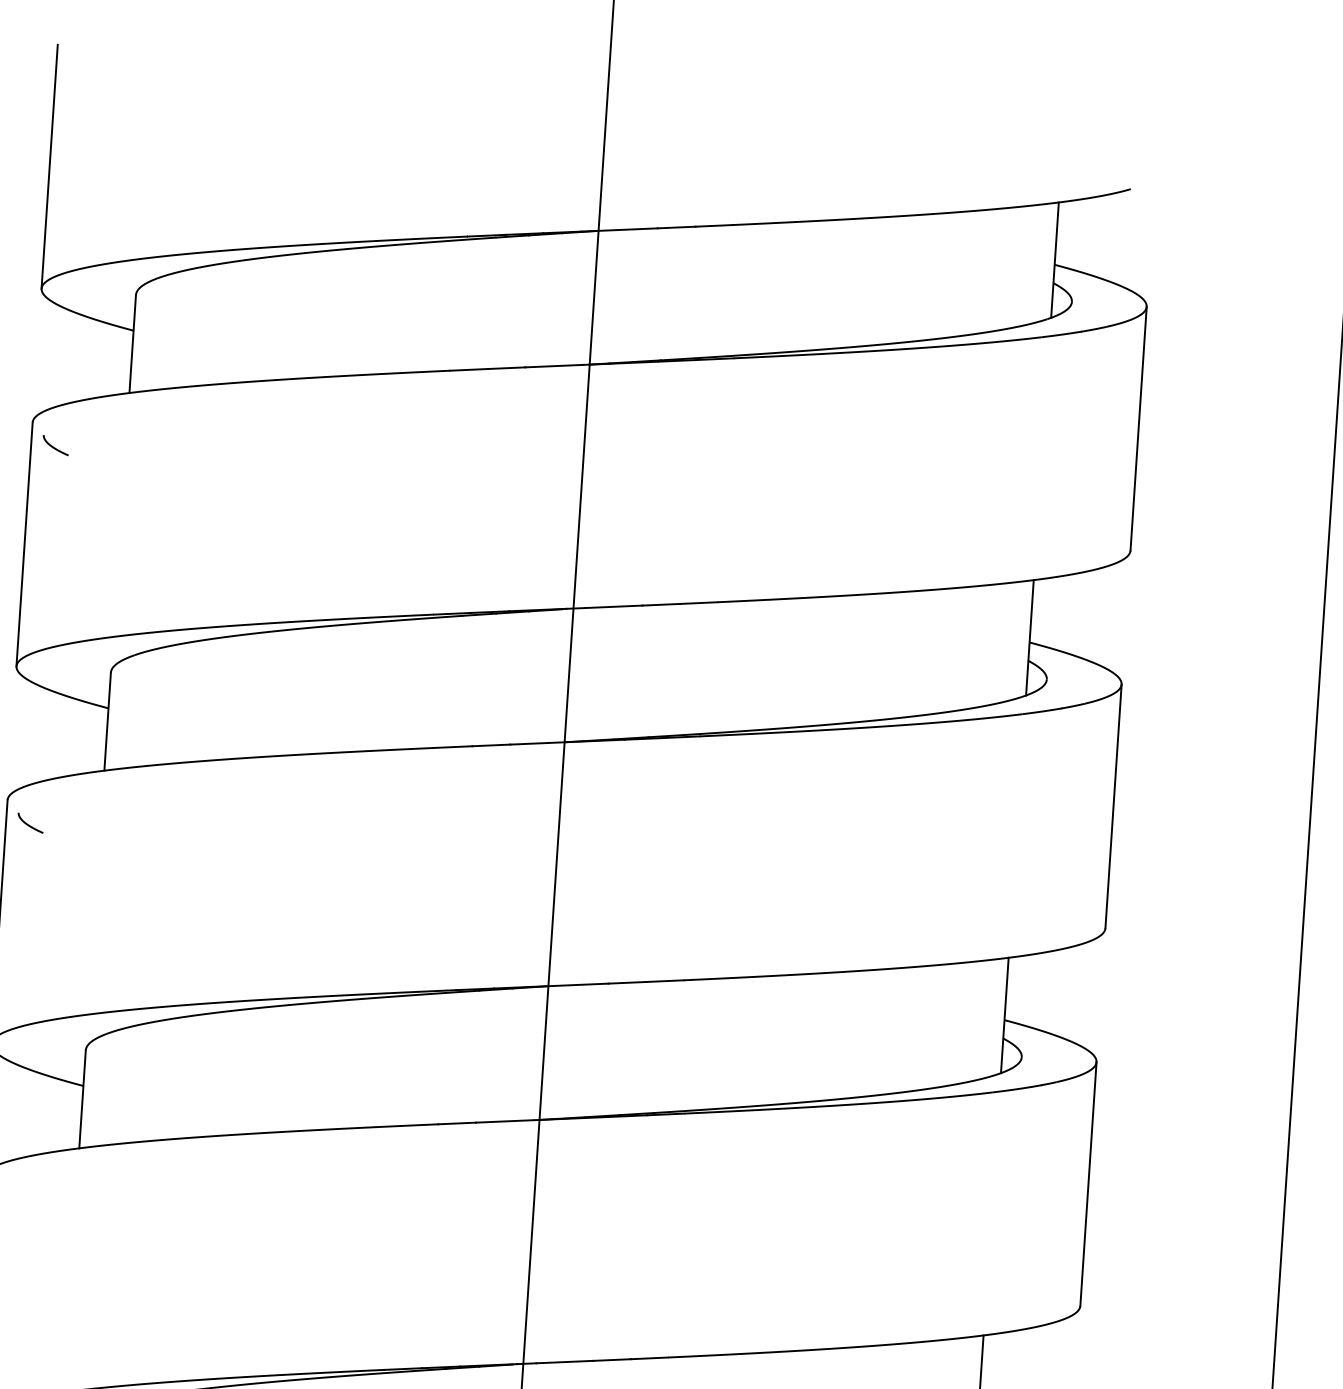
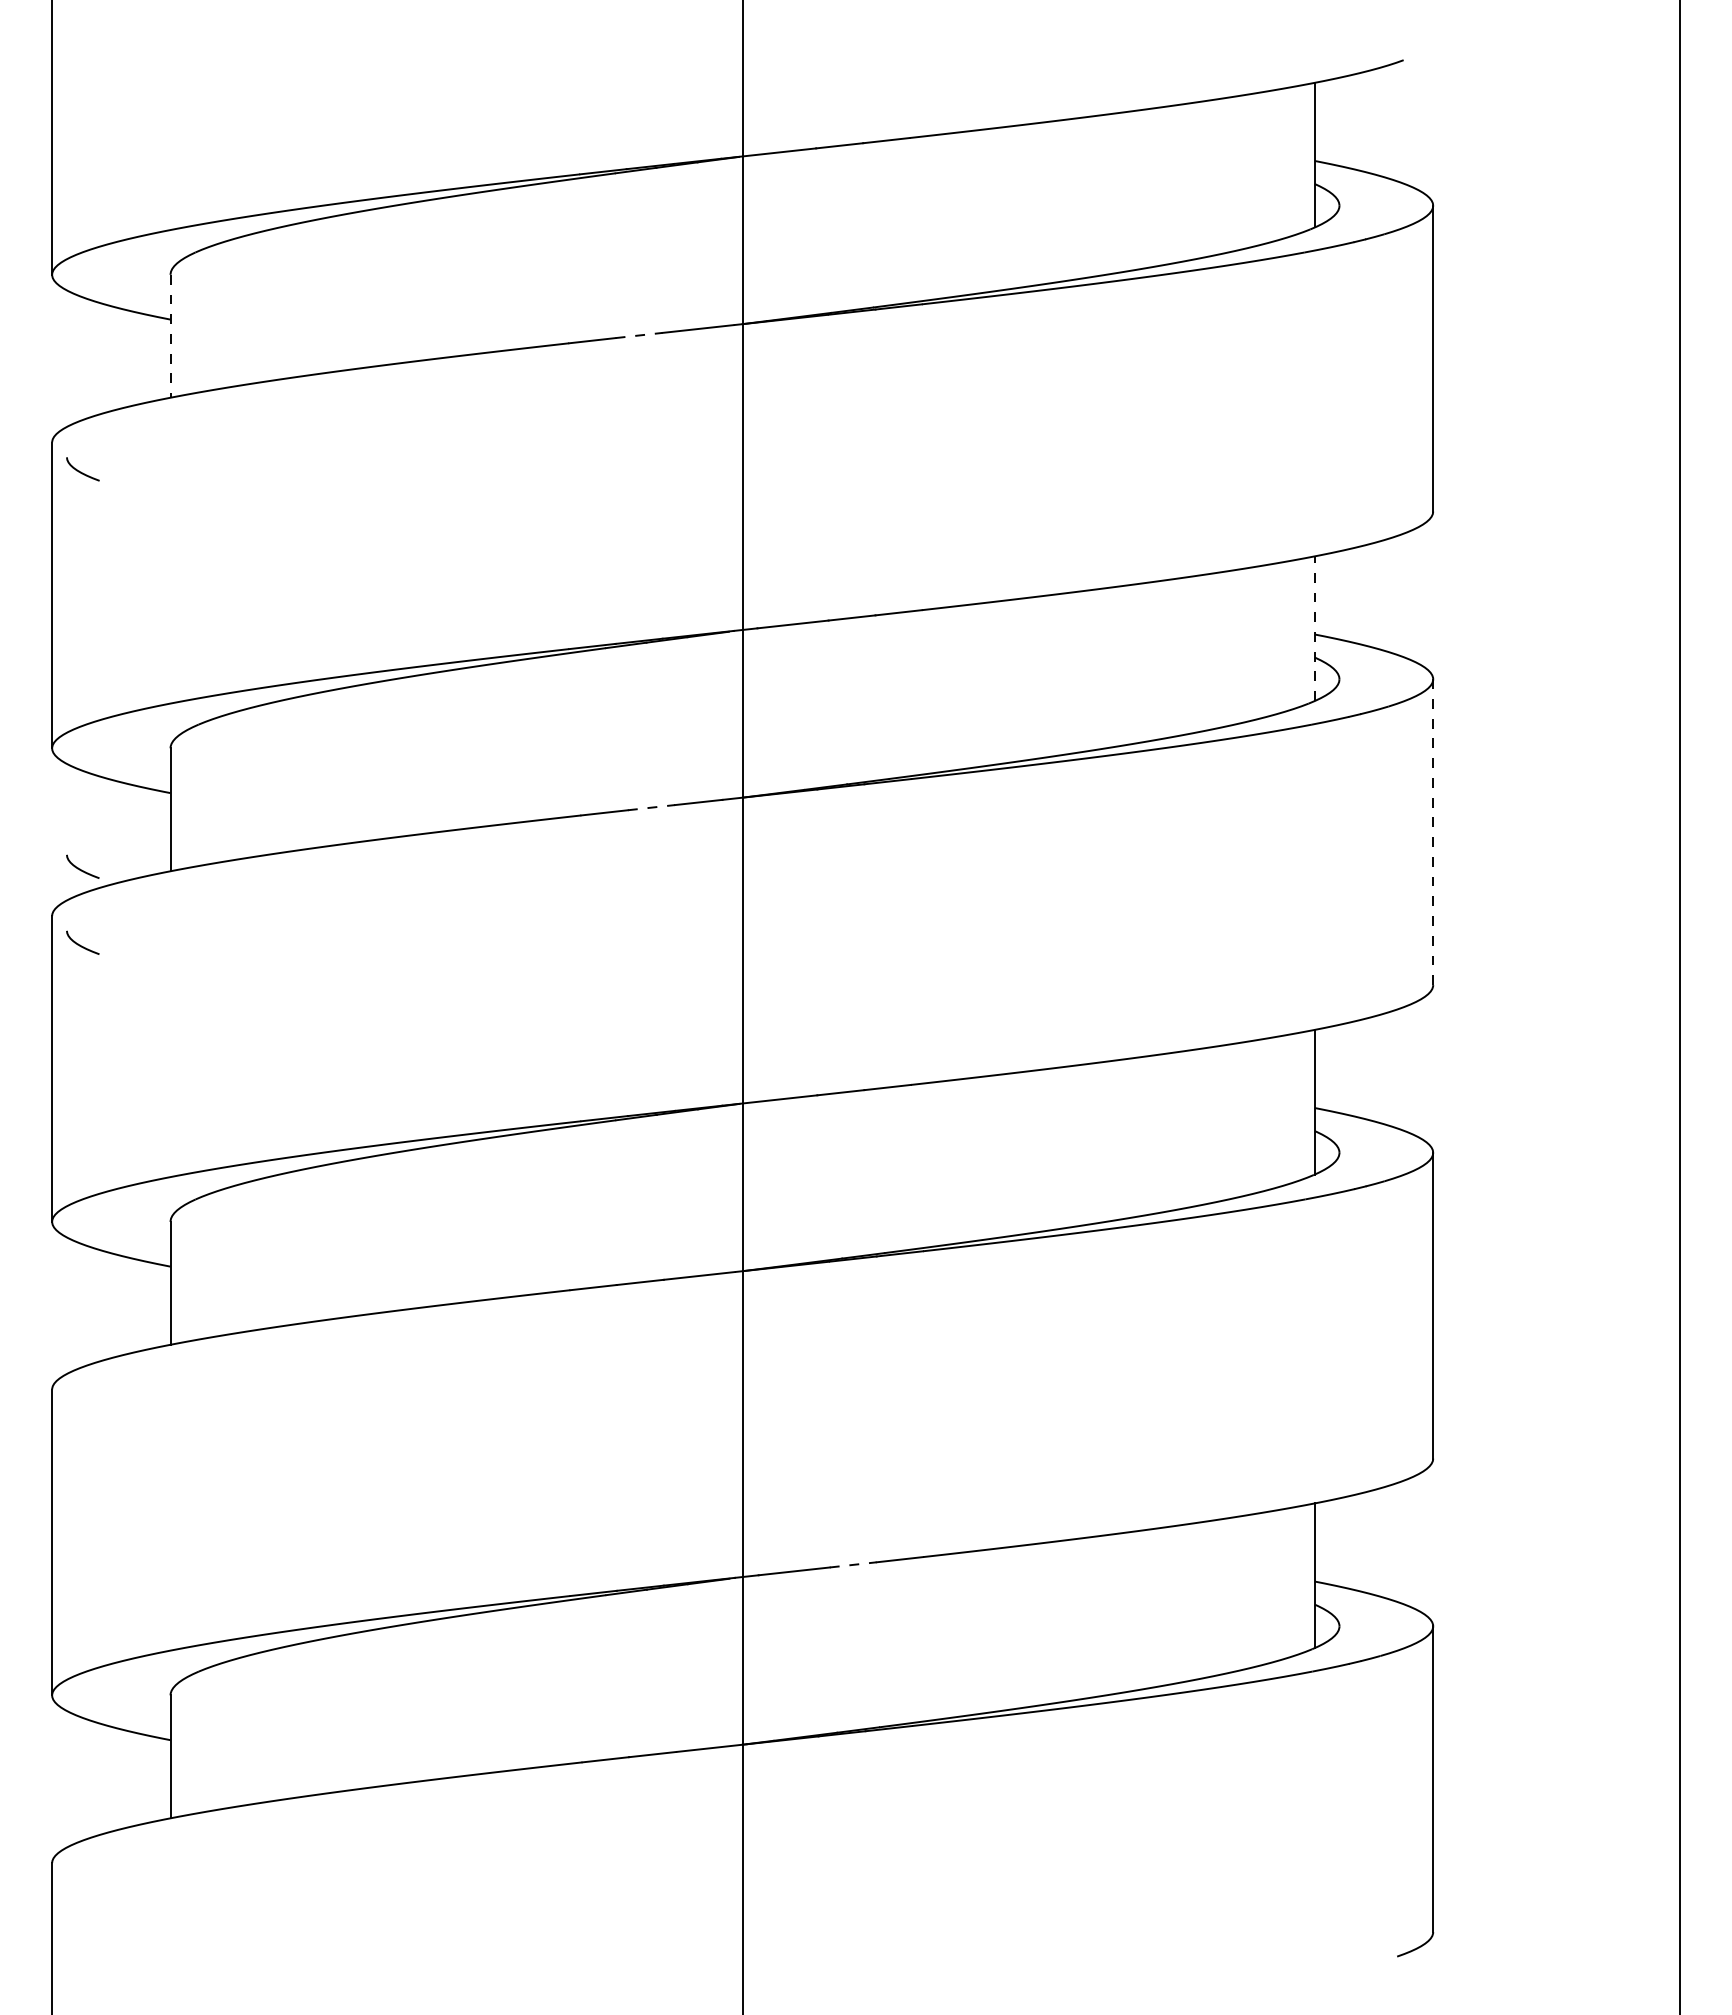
line: (132, 344) -> (170, 336), solid -> dashed
line: (506, 368) -> (639, 335), solid -> dashed
line: (1029, 637) -> (1314, 628), solid -> dashed
line: (491, 745) -> (651, 807), solid -> dashed
curve: (32, 763) -> (80, 868), added
line: (1113, 806) -> (1433, 832), solid -> dashed
line: (612, 1359) -> (853, 1564), solid -> dashed

